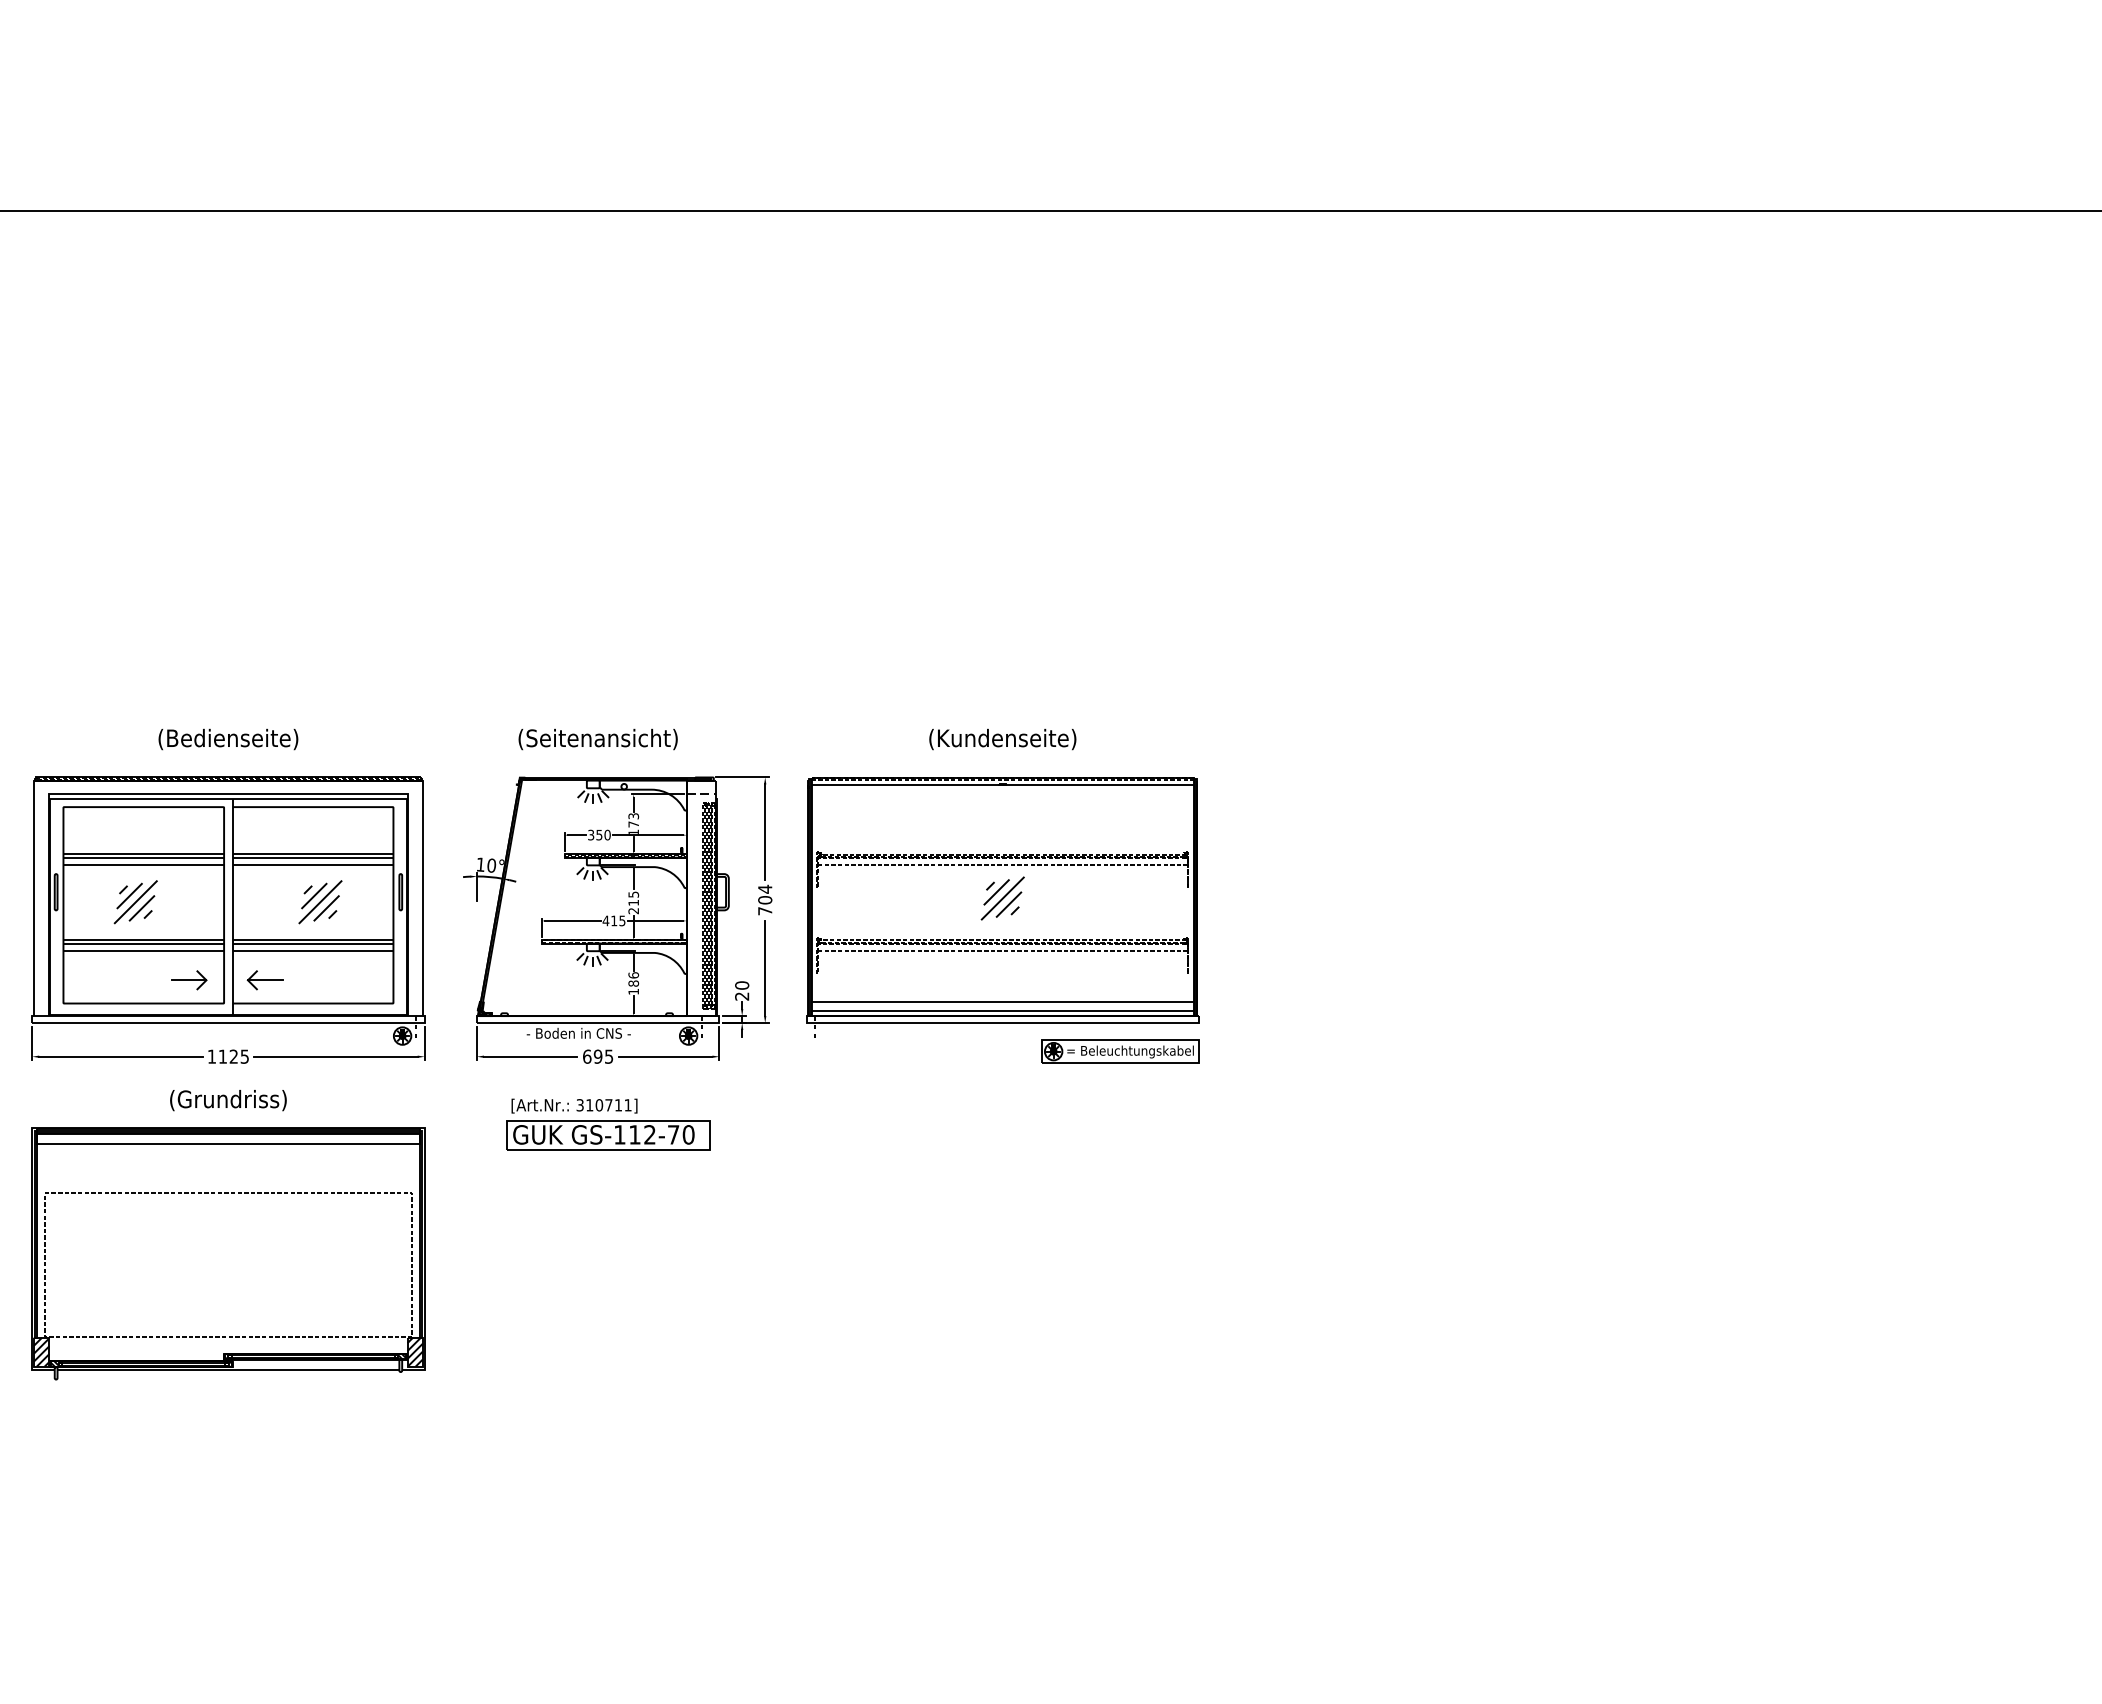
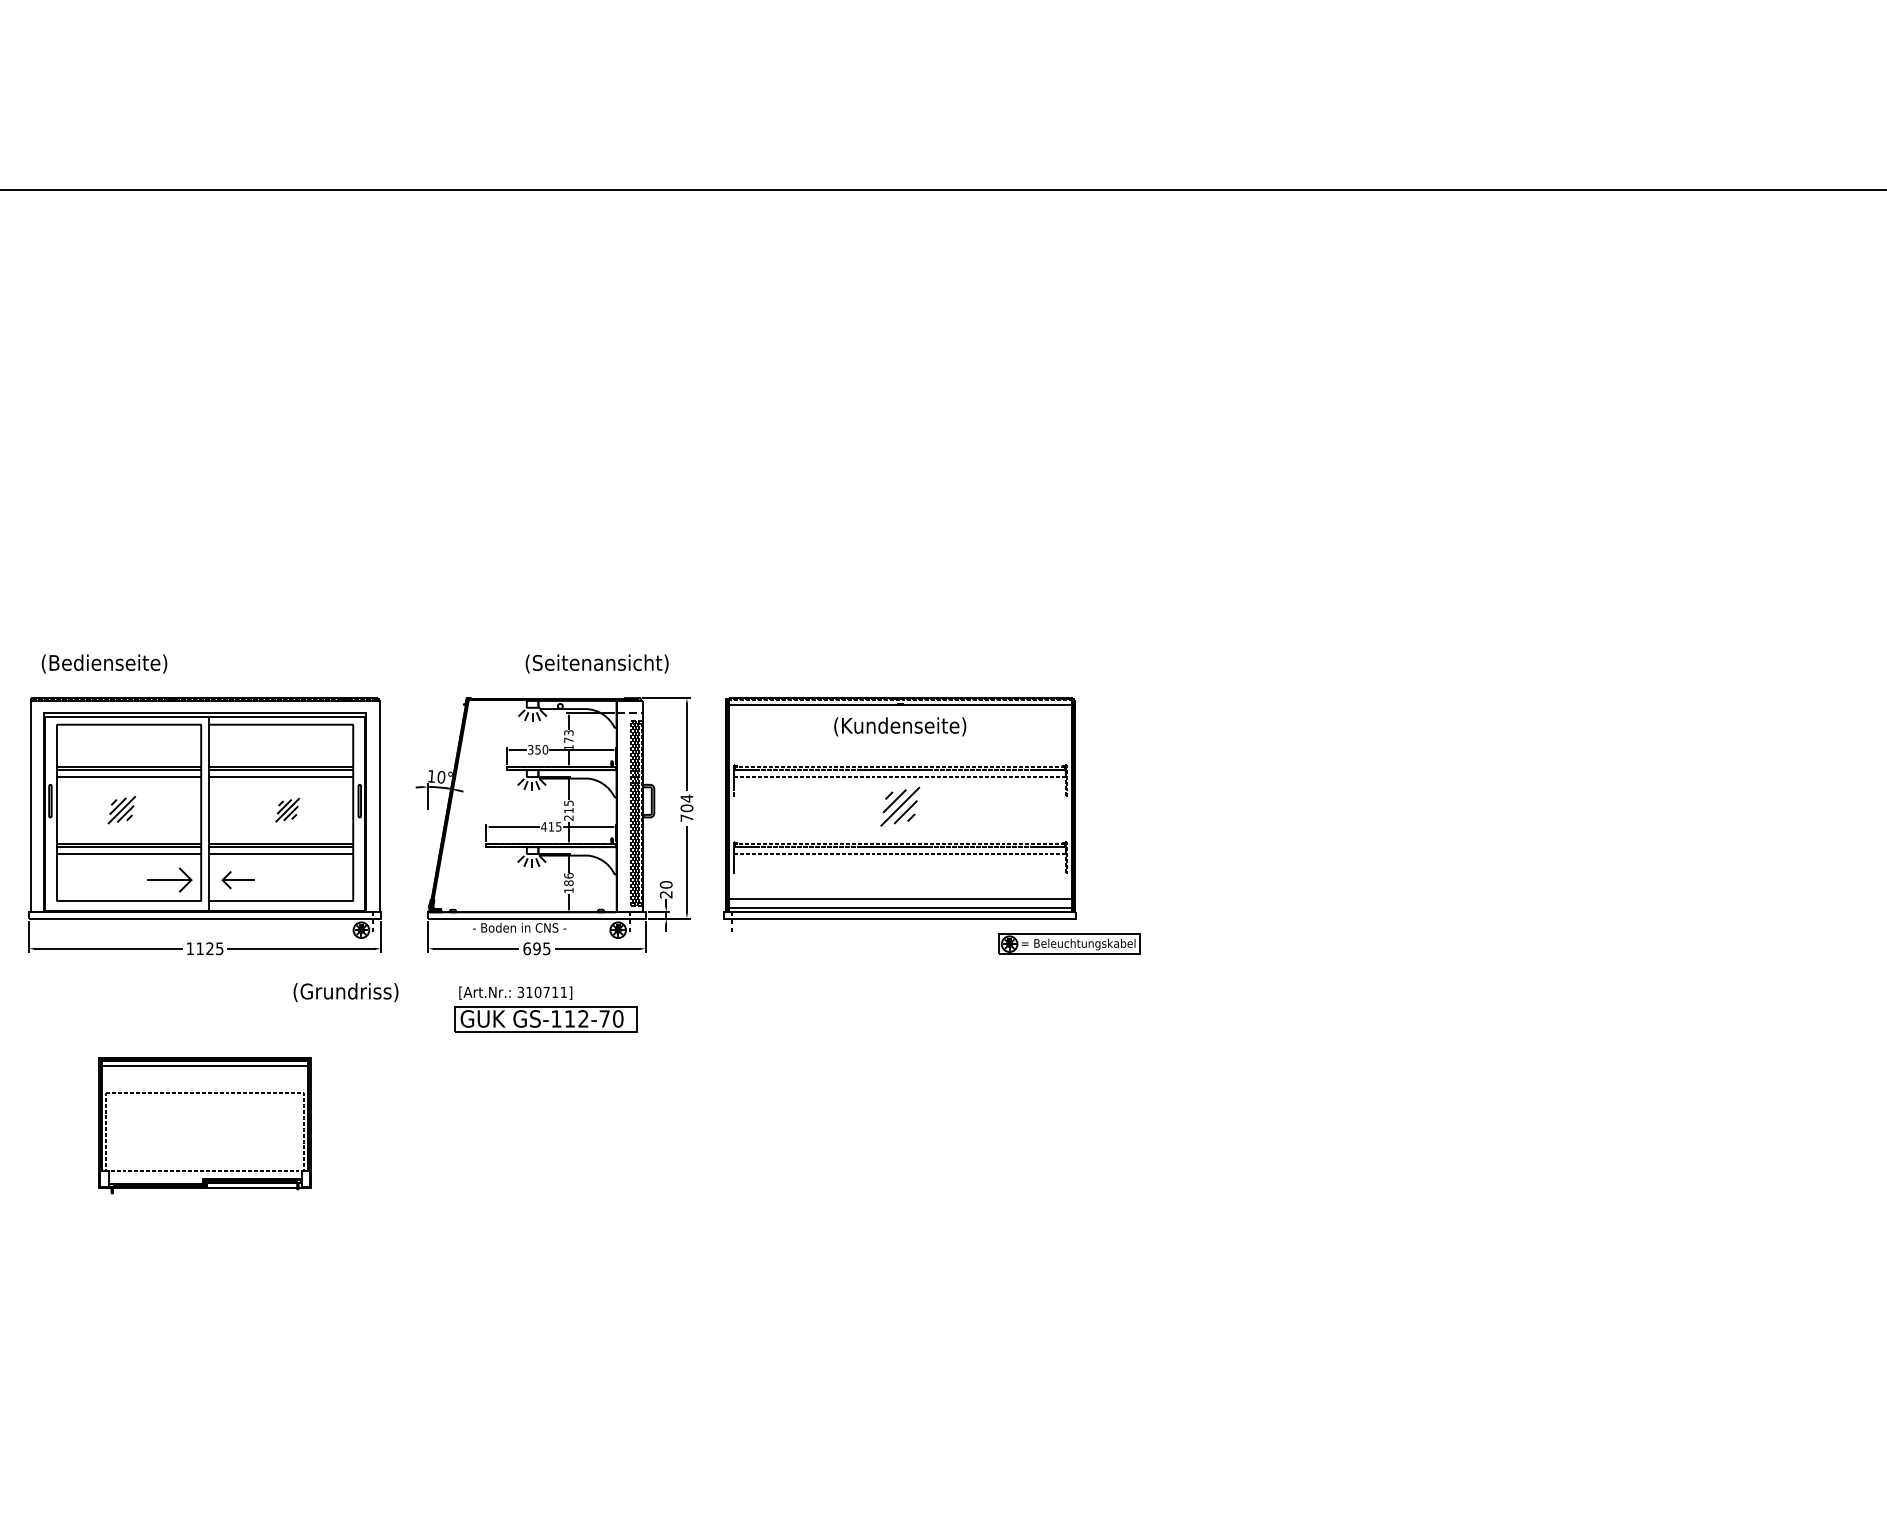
text: (228, 739) -> (104, 664), moved
text: (597, 739) -> (596, 664), moved
text: (1002, 739) -> (899, 726), moved
part: (135, 902) -> (121, 810), size x0.7
part: (320, 902) -> (287, 810), size x0.6
part: (189, 980) -> (170, 880), size x1.4
part: (1120, 1051) -> (1069, 944), moved
text: (228, 1100) -> (346, 992), moved
part: (228, 1253) -> (205, 1125), size x0.6

